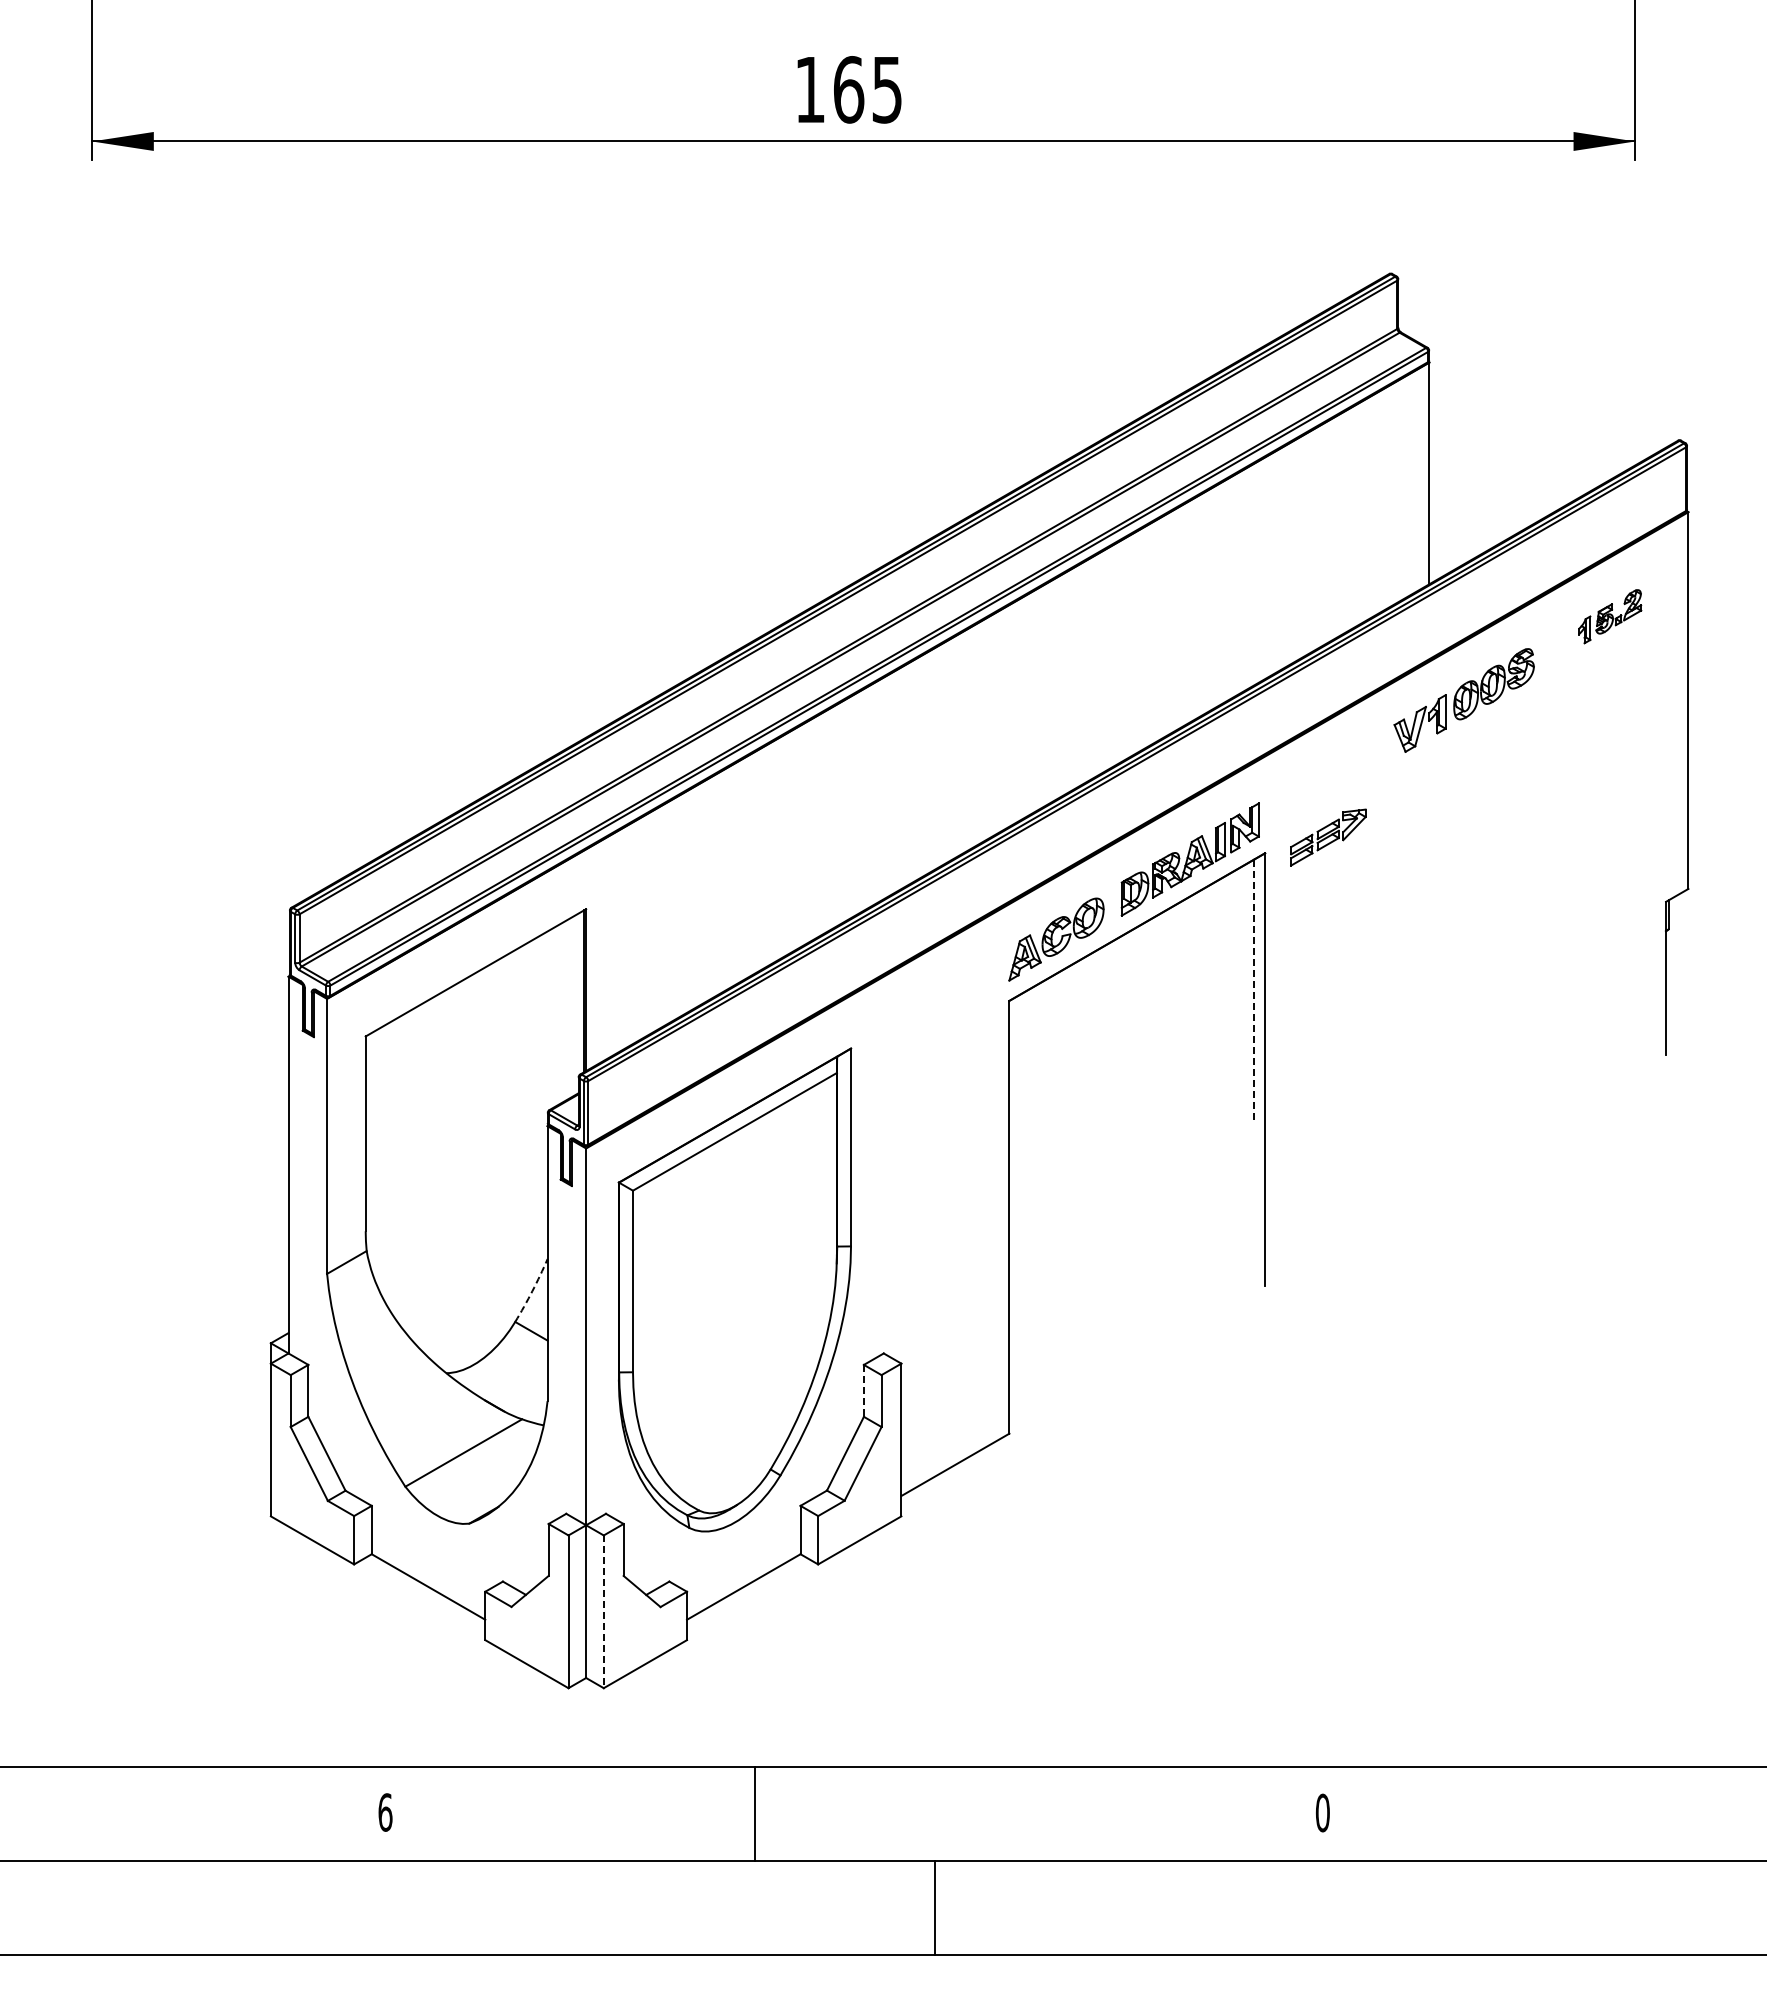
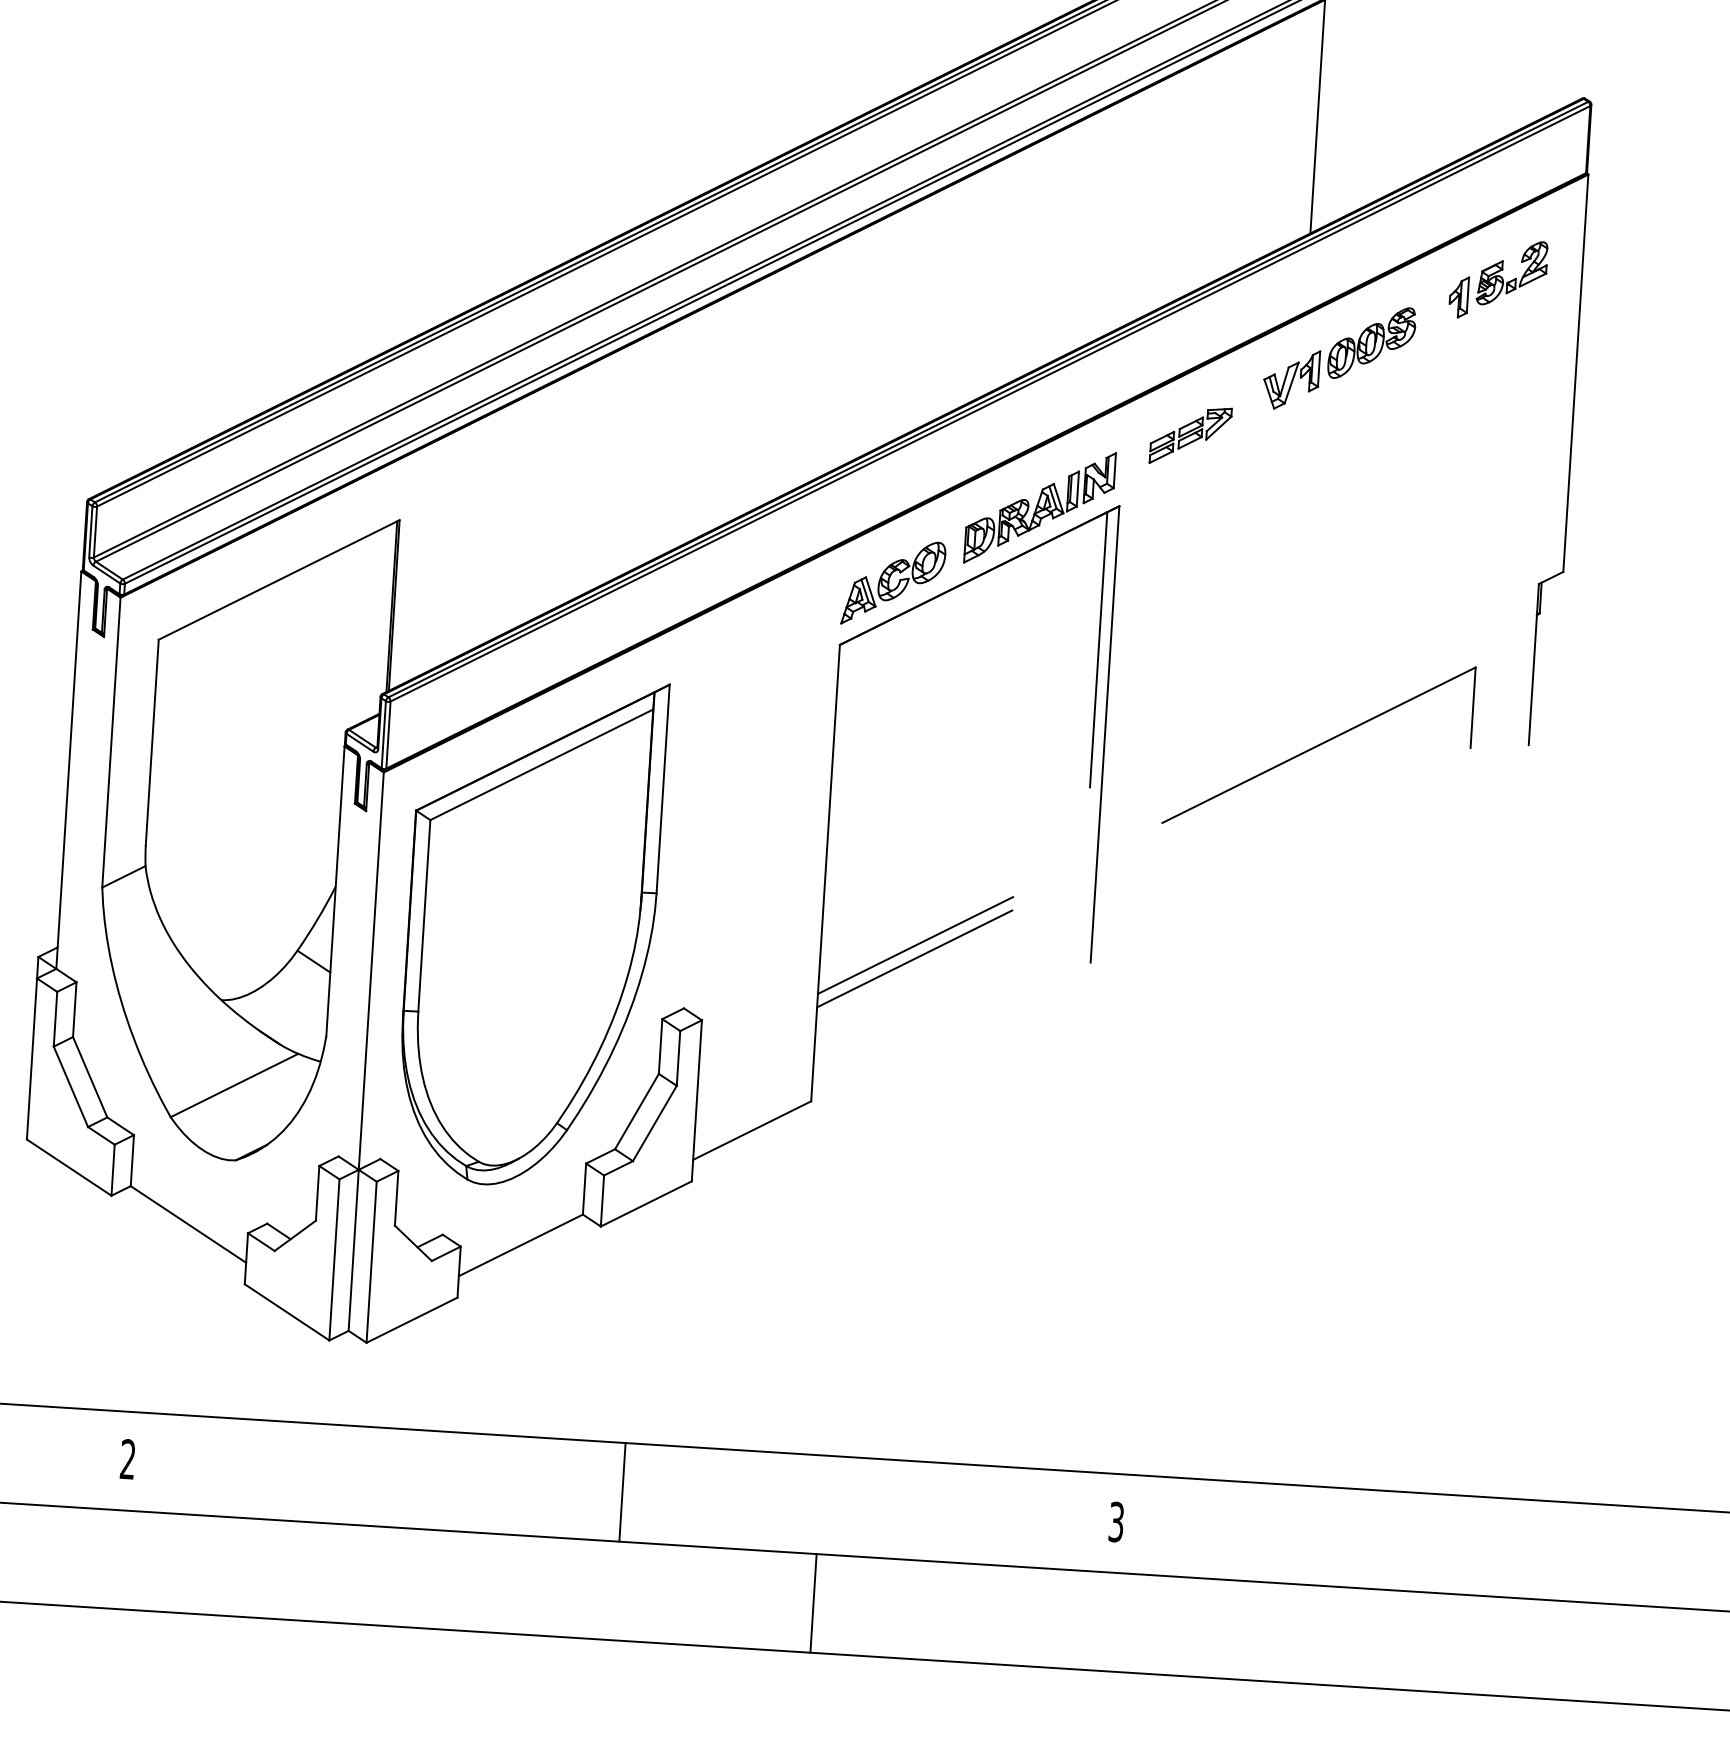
part: (1609, 616) -> (1498, 279), size x1.43
part: (1328, 837) -> (1190, 435), moved
line: (1254, 990) -> (1099, 650), dashed -> solid
part: (1467, 1066) -> (1318, 744), added
line: (1098, 1279) -> (915, 944), added
arc: (532, 1291) -> (317, 919), dashed -> solid
line: (1098, 1292) -> (914, 958), added
line: (863, 1390) -> (660, 1046), dashed -> solid
line: (603, 1612) -> (371, 1262), dashed -> solid
text: (385, 1812) -> (128, 1459), 6 -> 2
text: (1322, 1812) -> (1116, 1521), 0 -> 3
line: (755, 1814) -> (622, 1492), moved
line: (935, 1907) -> (813, 1603), moved

